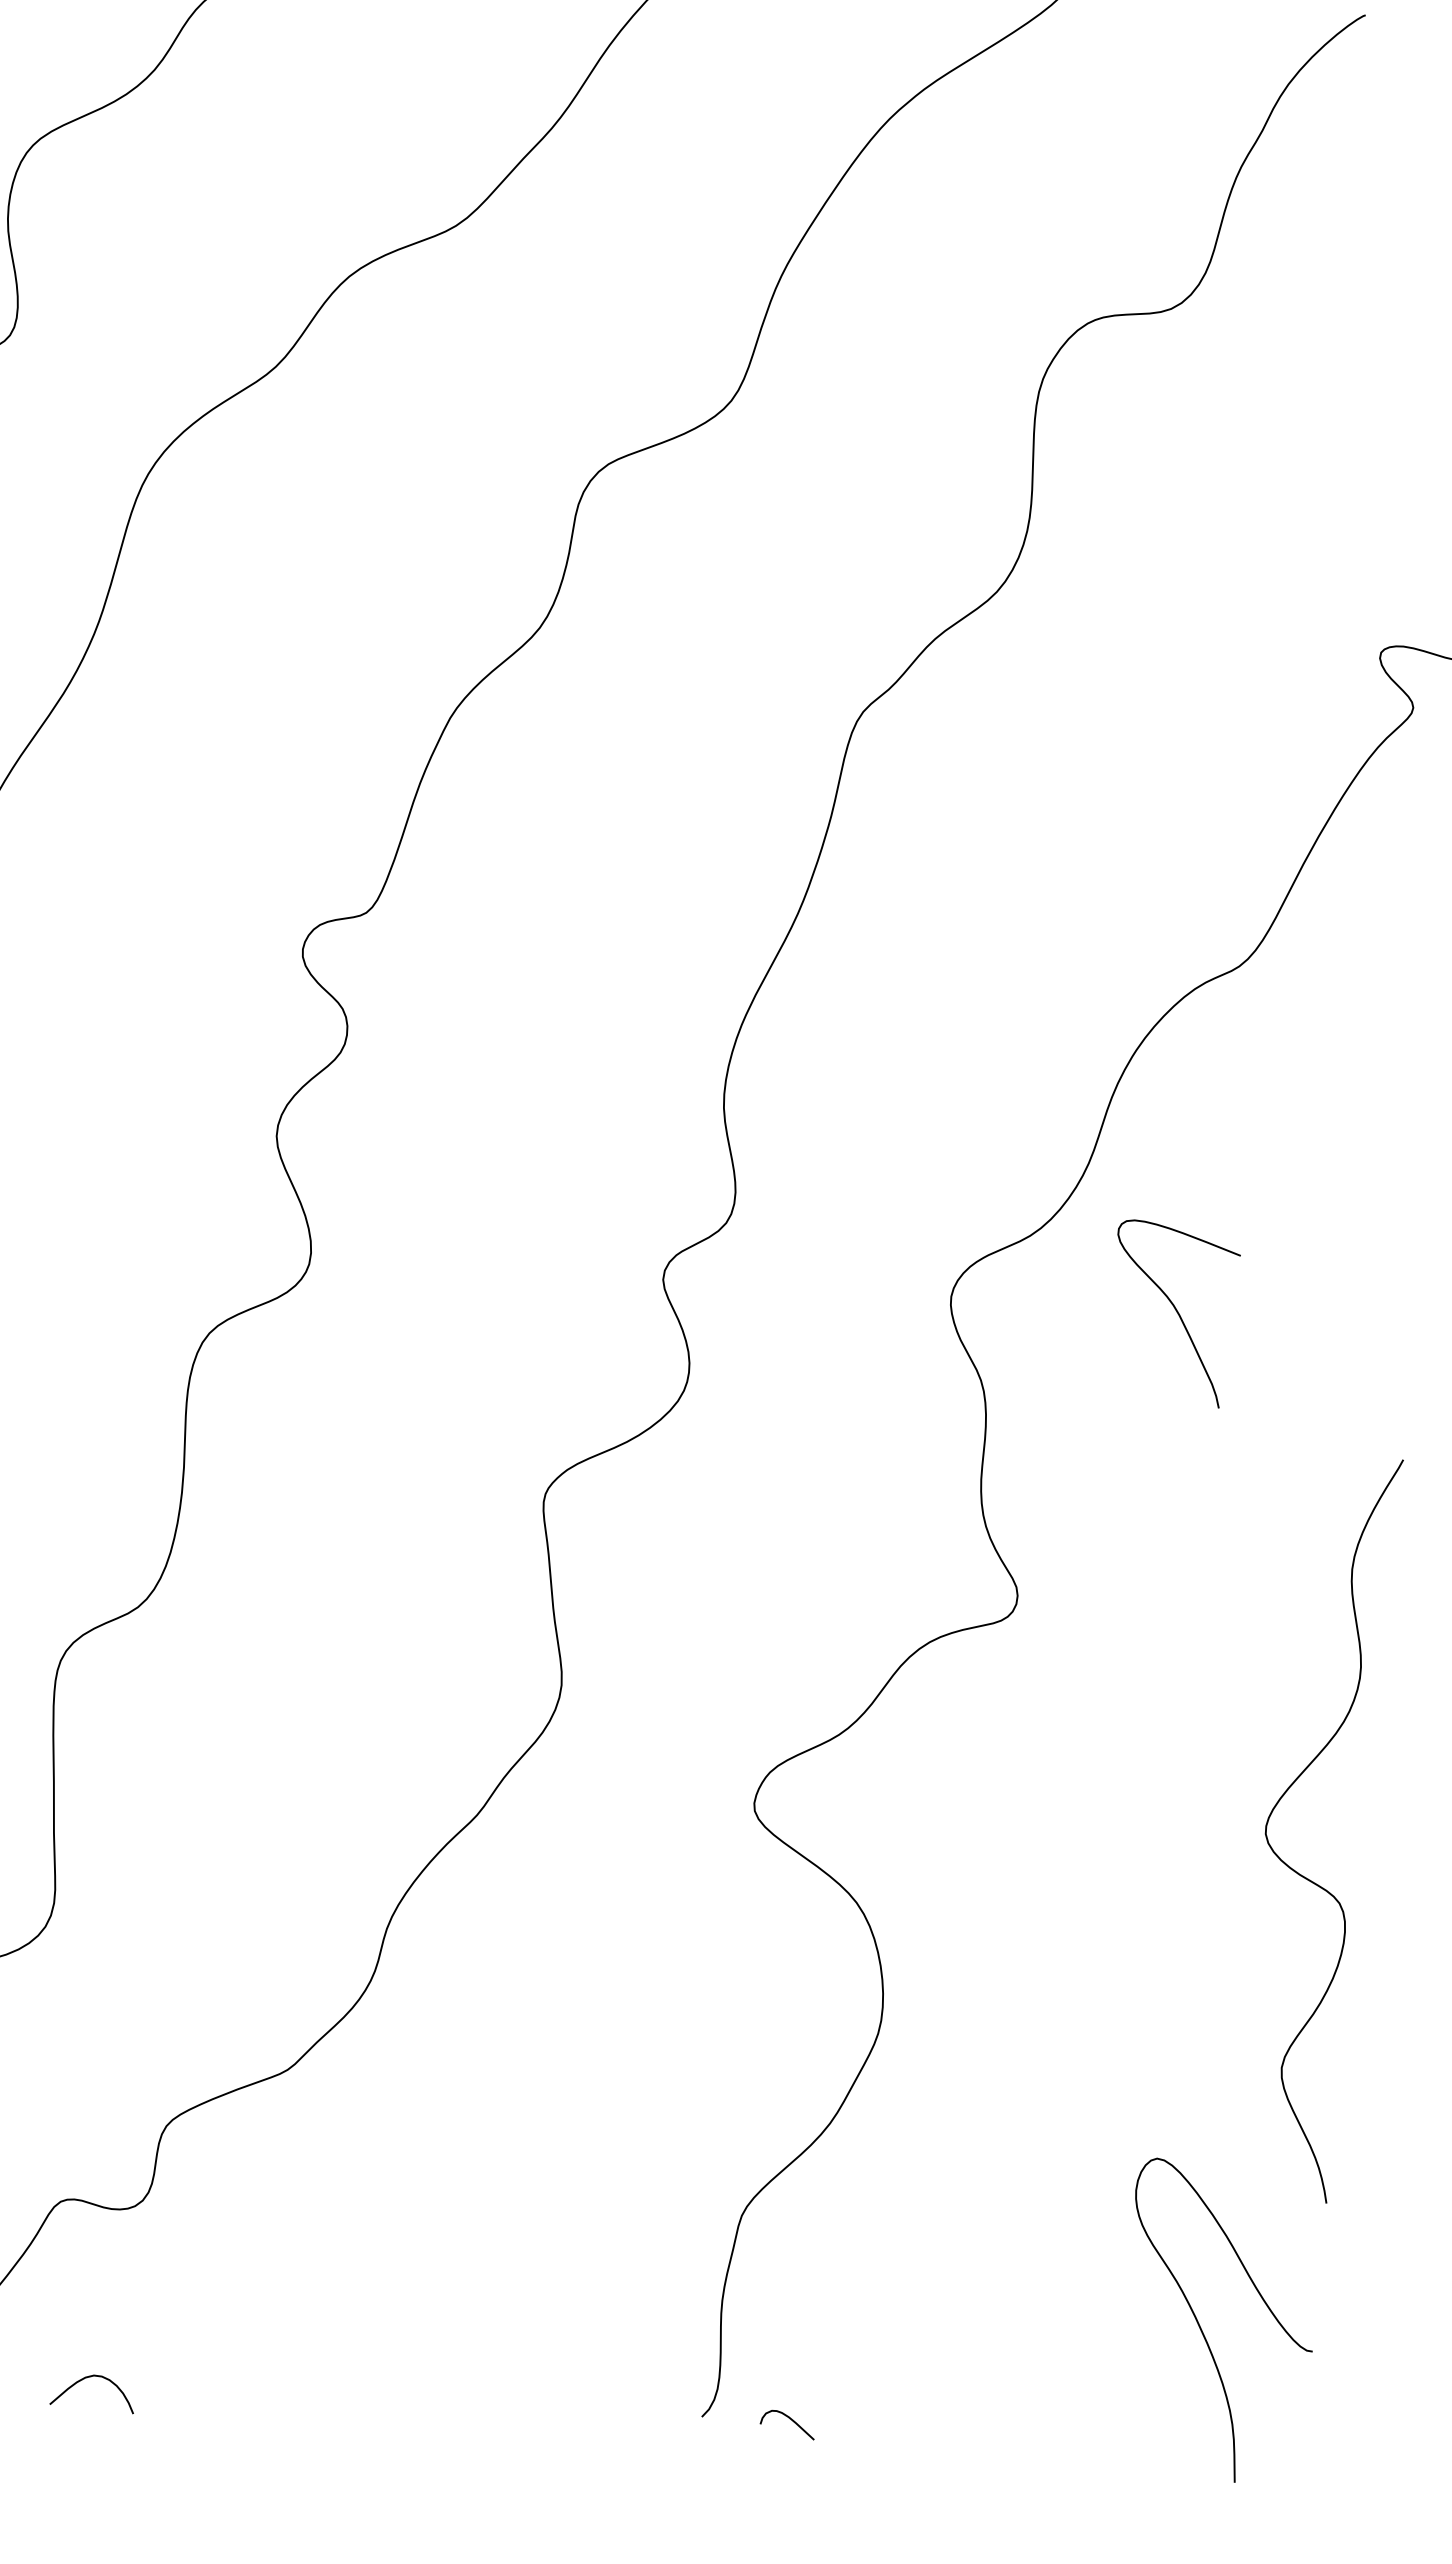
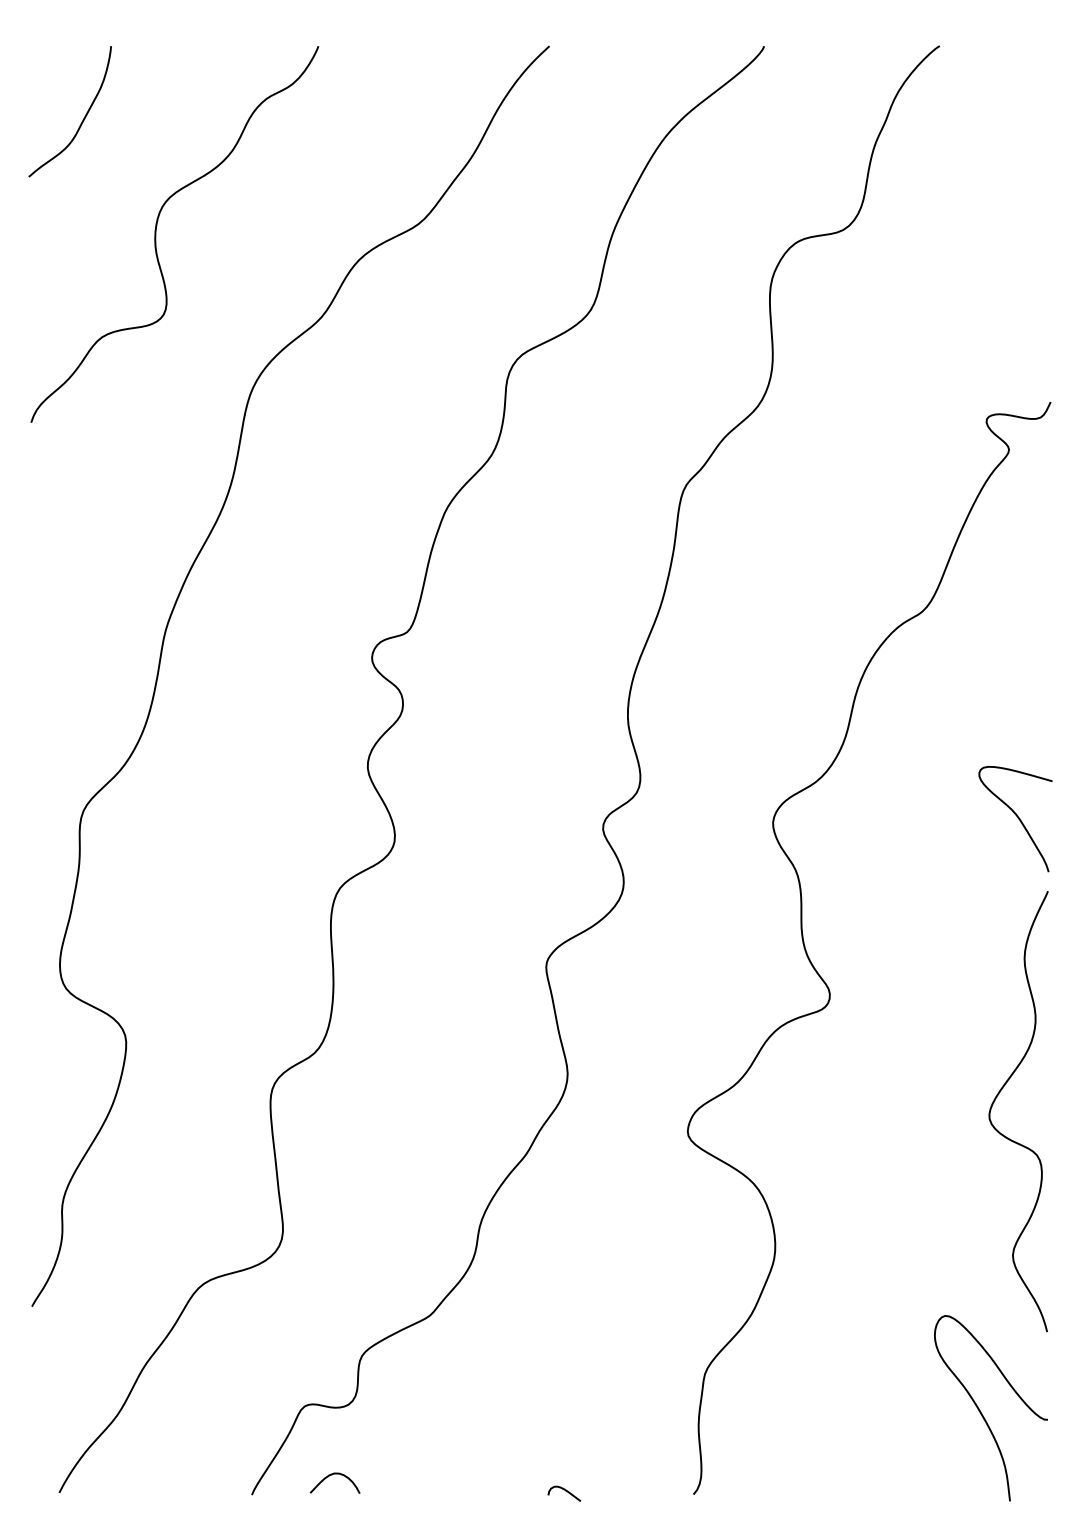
curve: (1175, 1312) -> (1017, 818), moved
curve: (90, 2378) -> (332, 1475), moved
curve: (790, 2420) -> (565, 1491), moved

